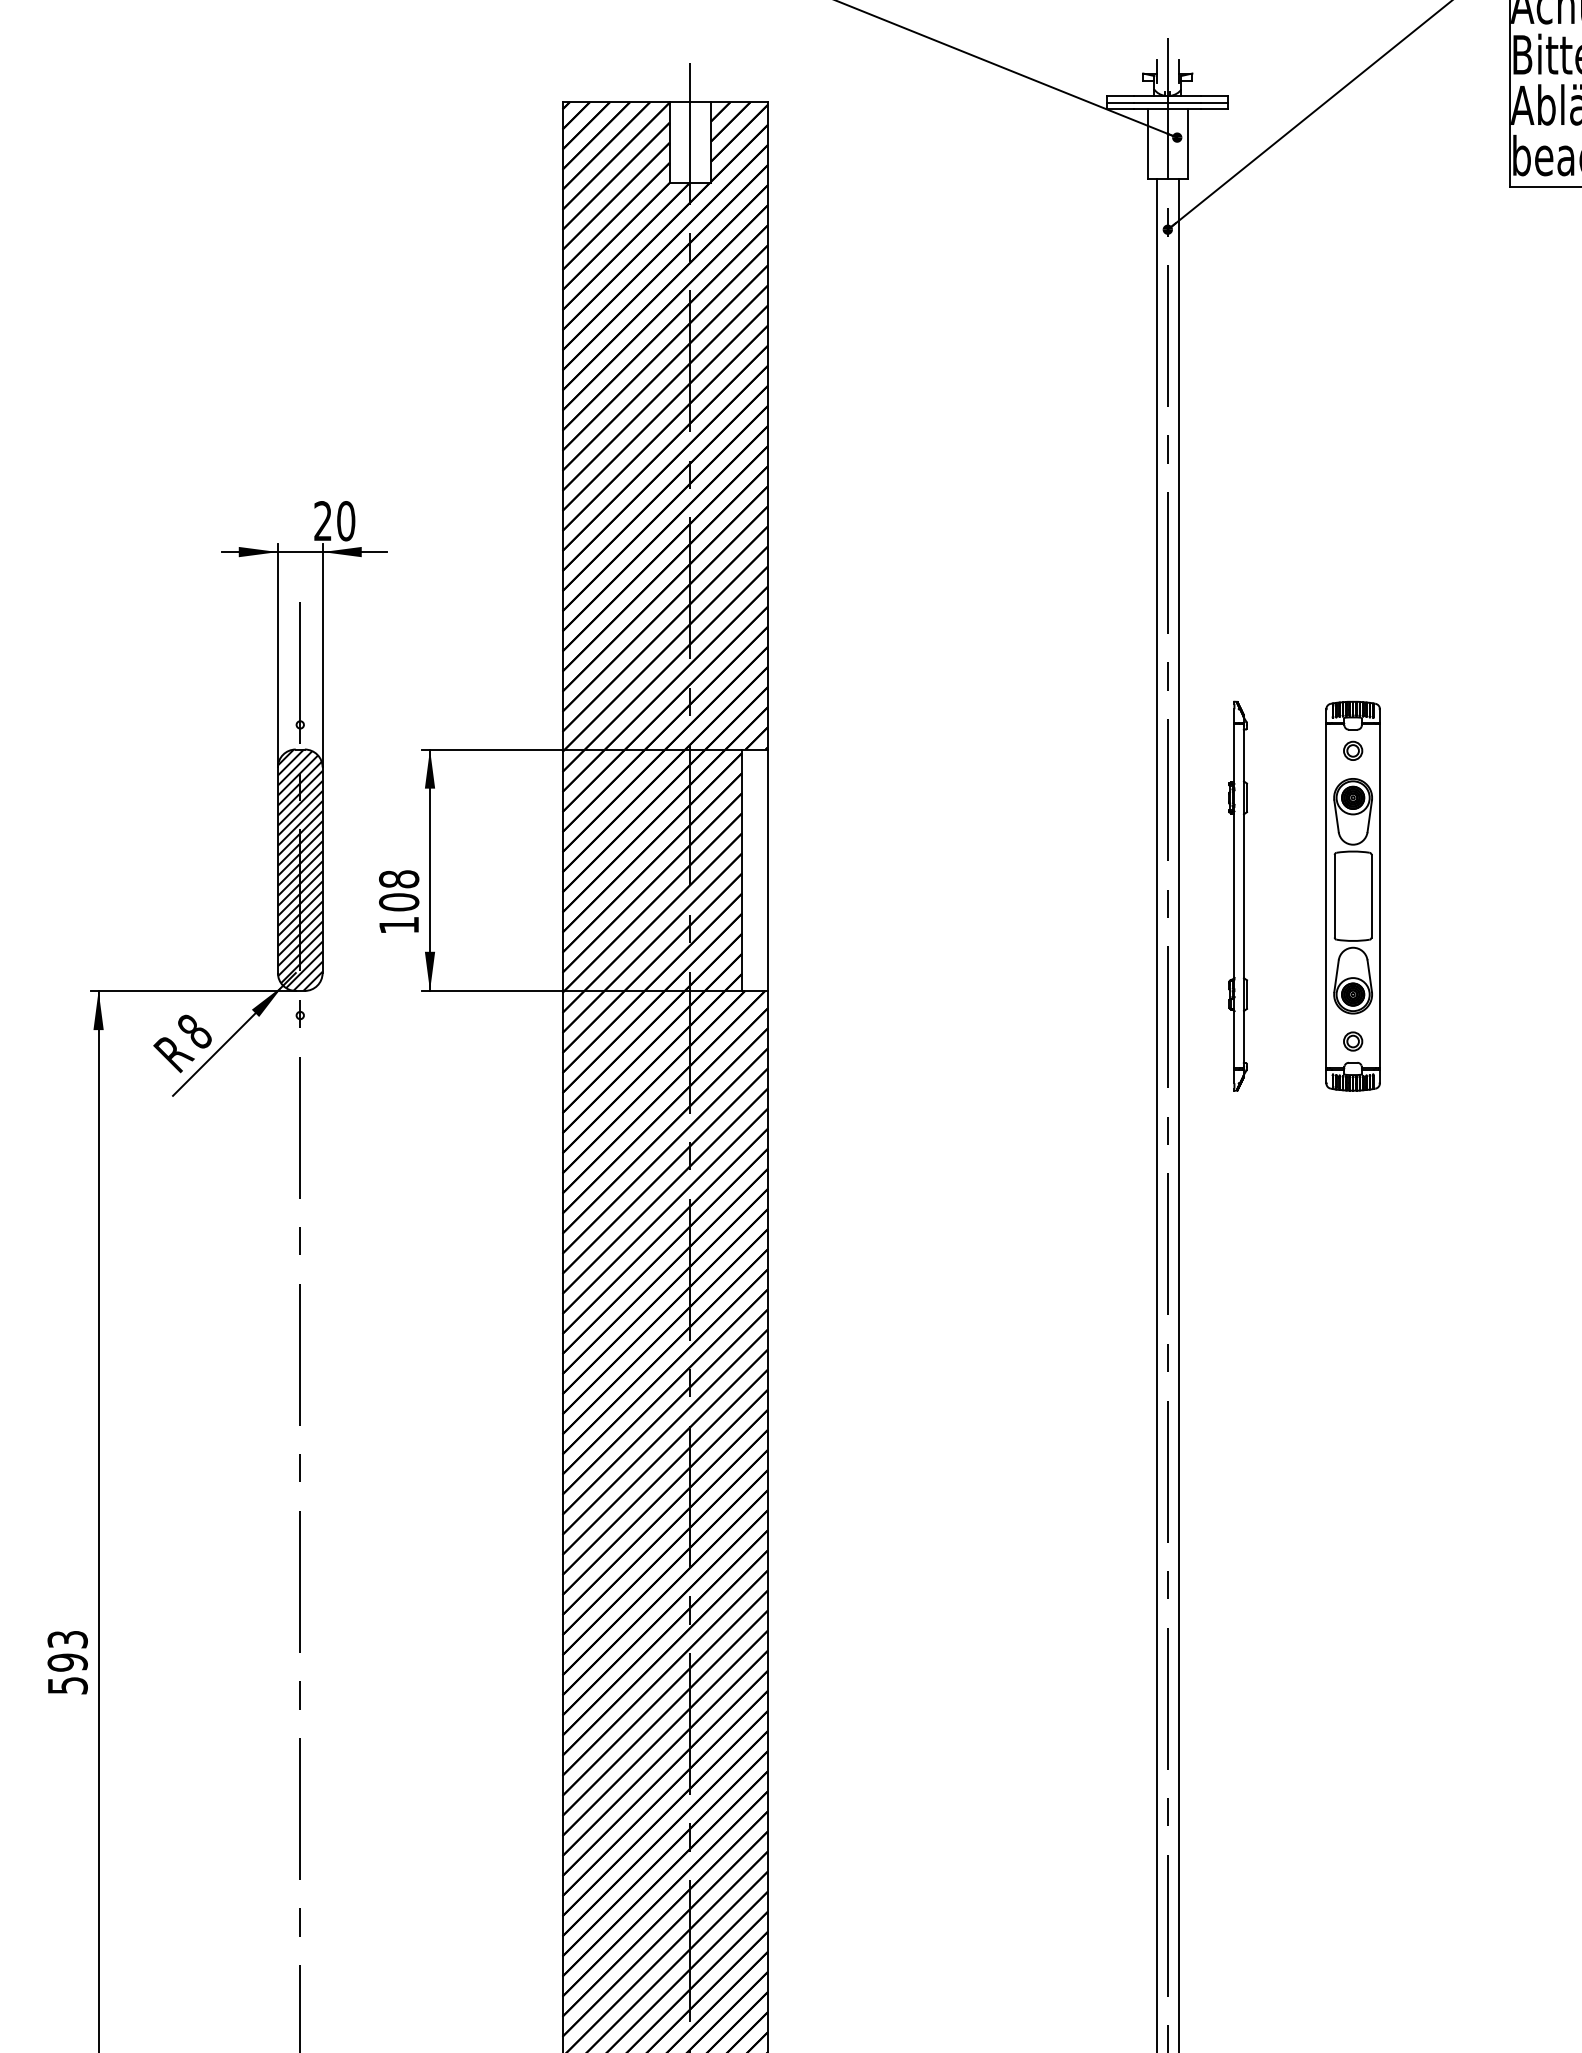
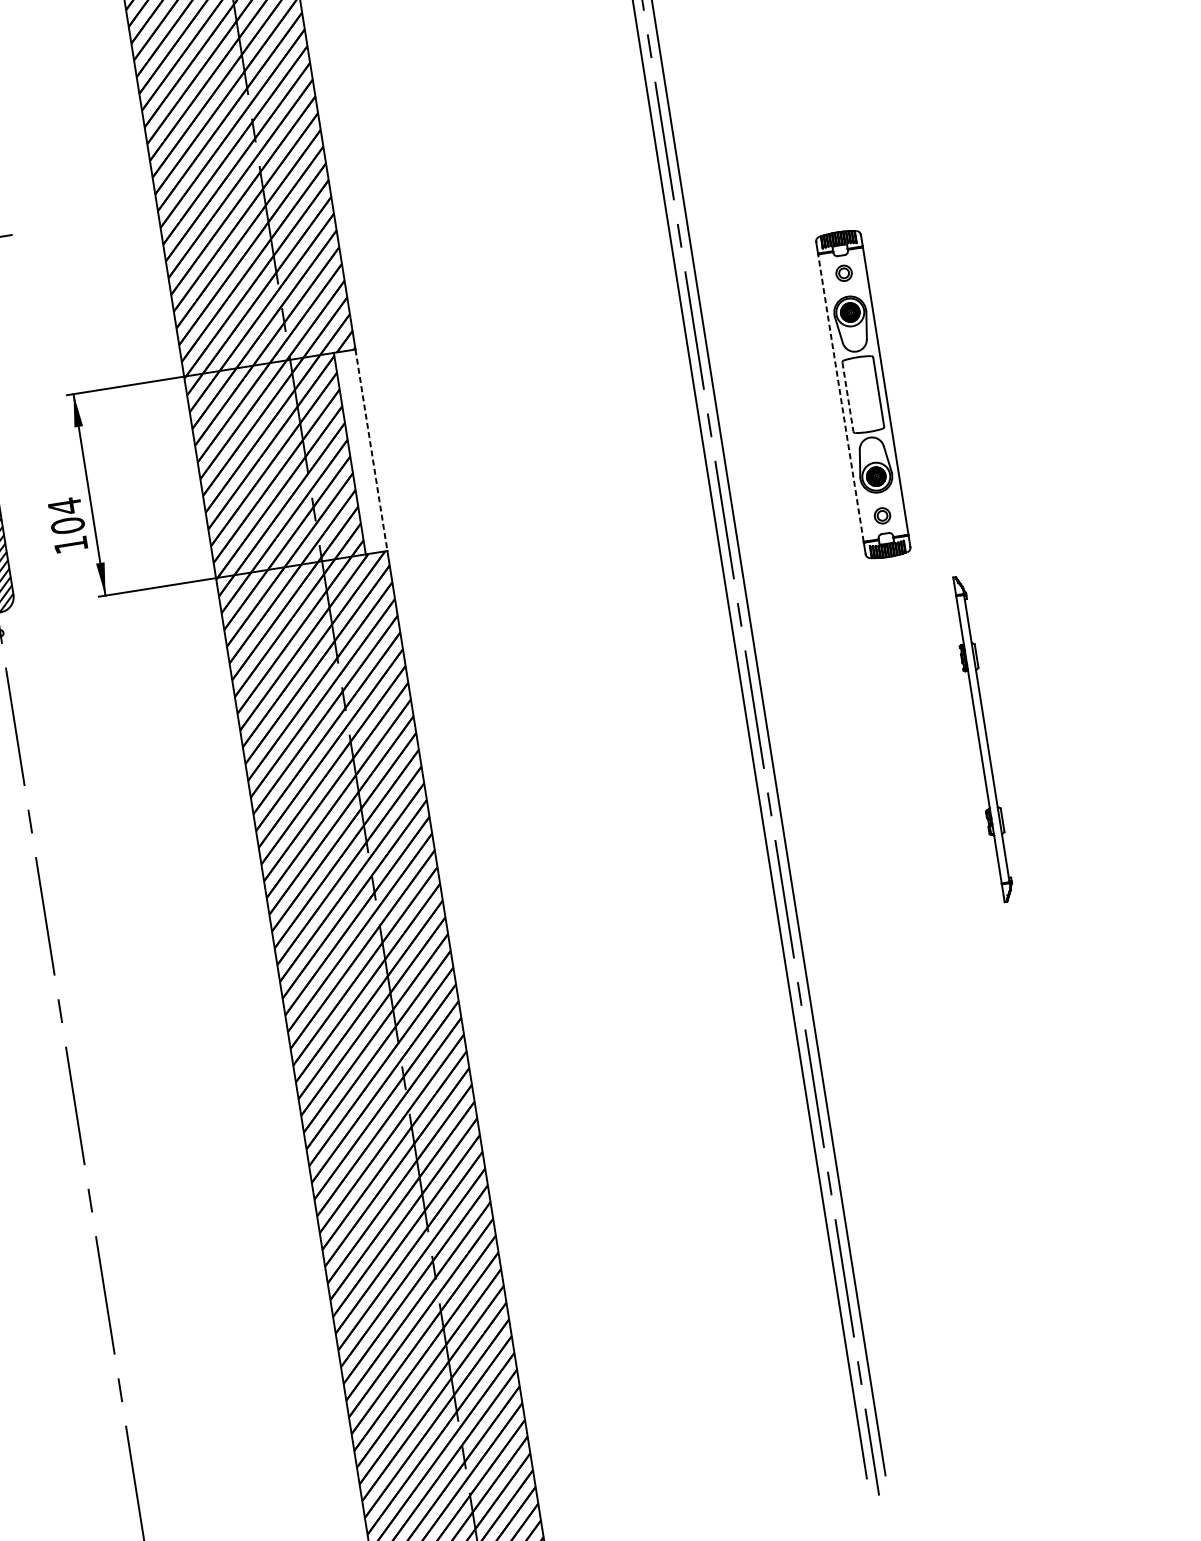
line: (767, 870) -> (371, 450), solid -> dashed
text: (399, 878) -> (65, 505), 108 -> 104
part: (1238, 895) -> (982, 738), moved
line: (1326, 895) -> (840, 397), solid -> dashed
line: (1334, 896) -> (847, 397), solid -> dashed

